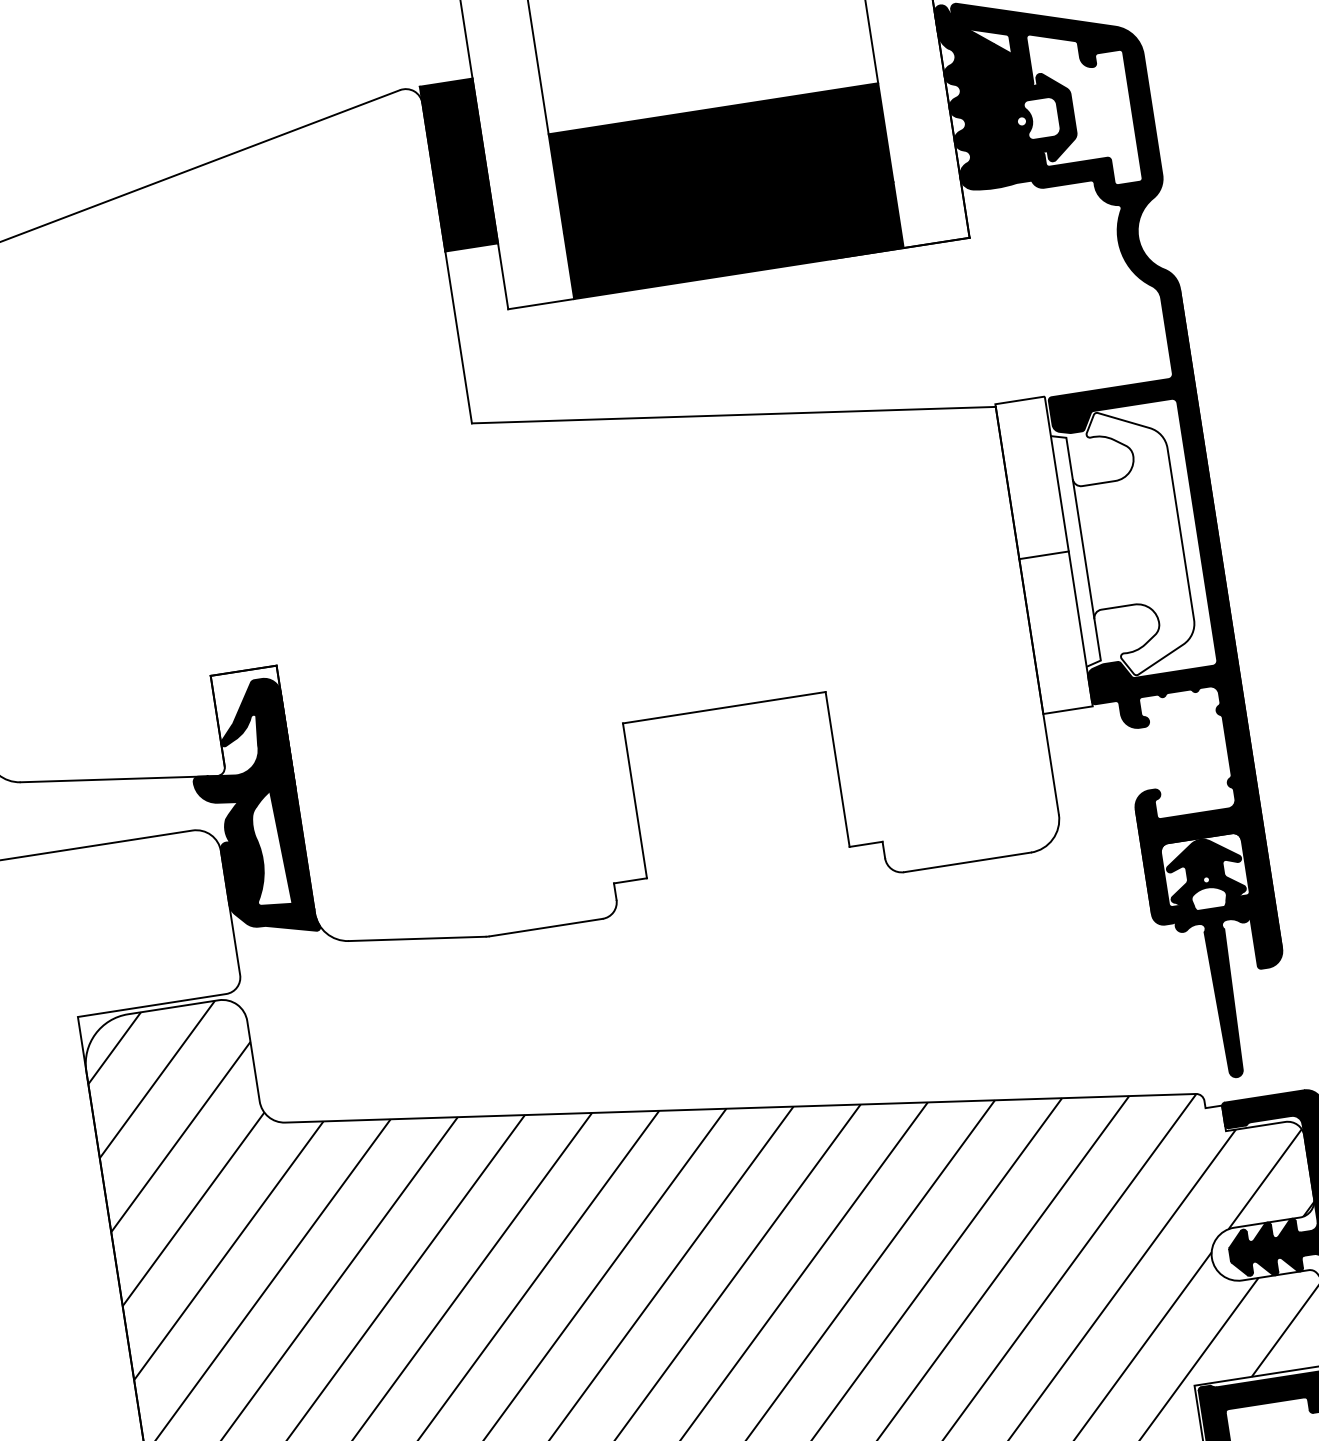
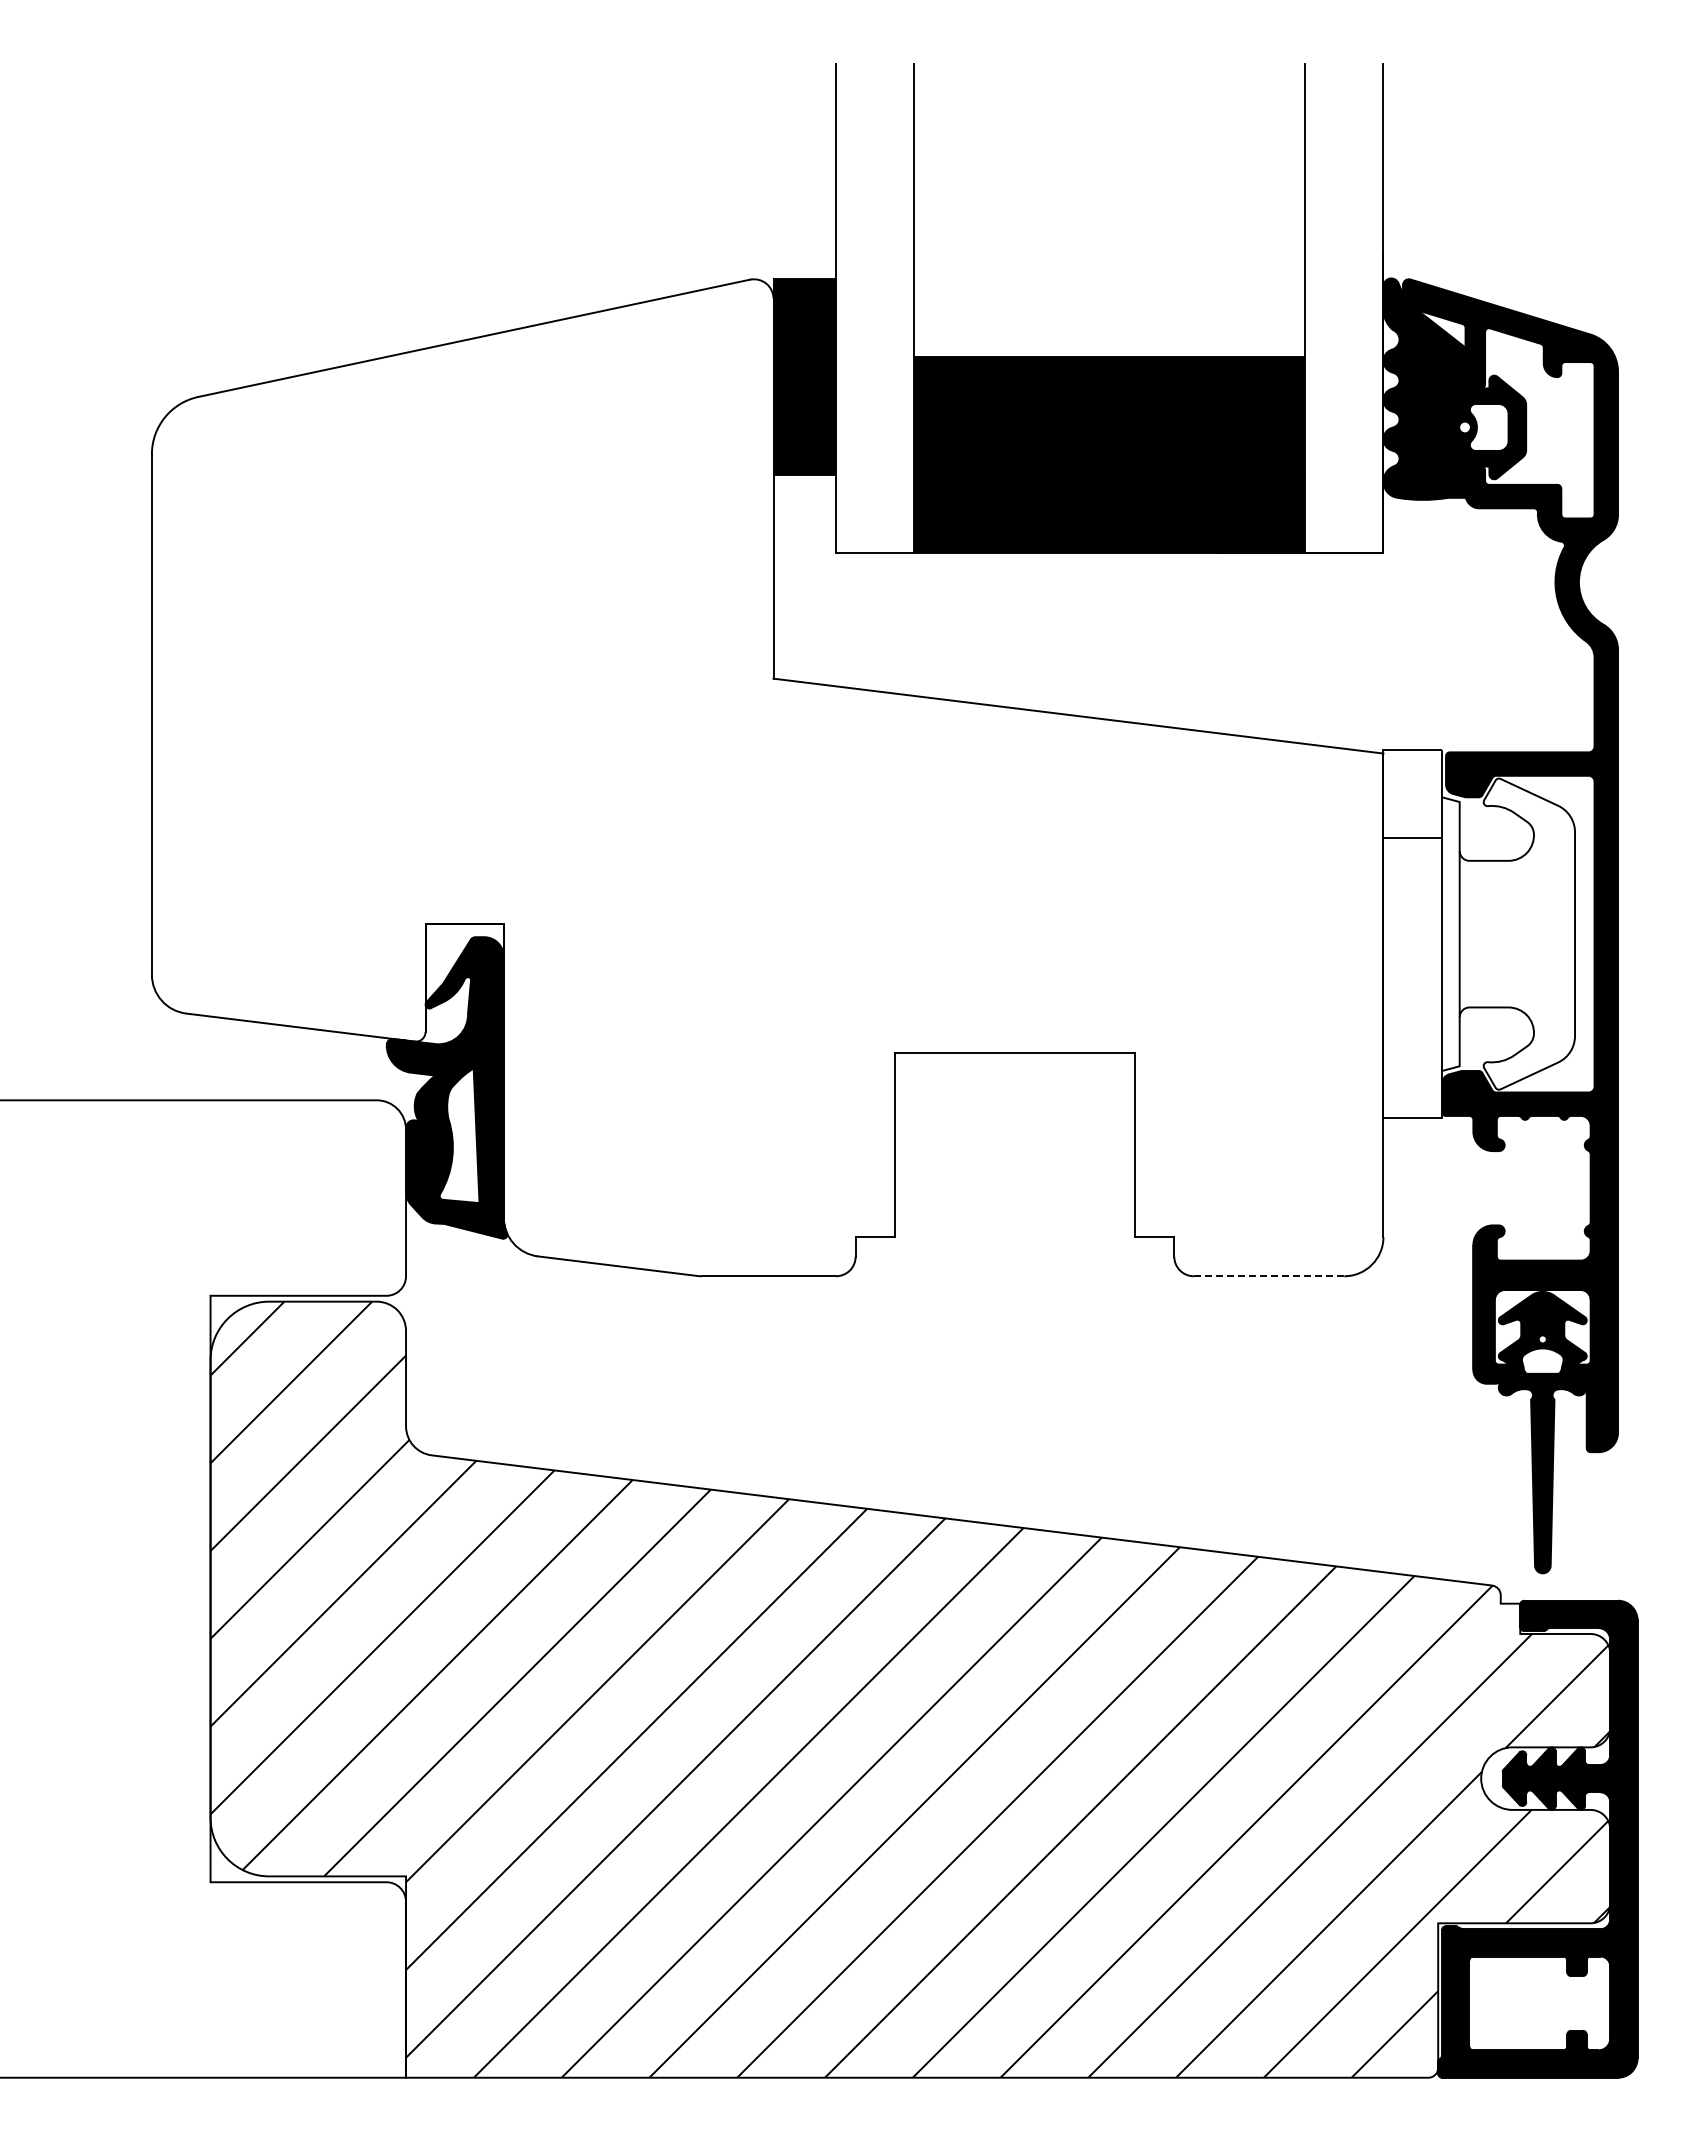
line: (1043, 555) -> (1412, 838), moved
line: (967, 862) -> (1269, 1276), solid -> dashed

